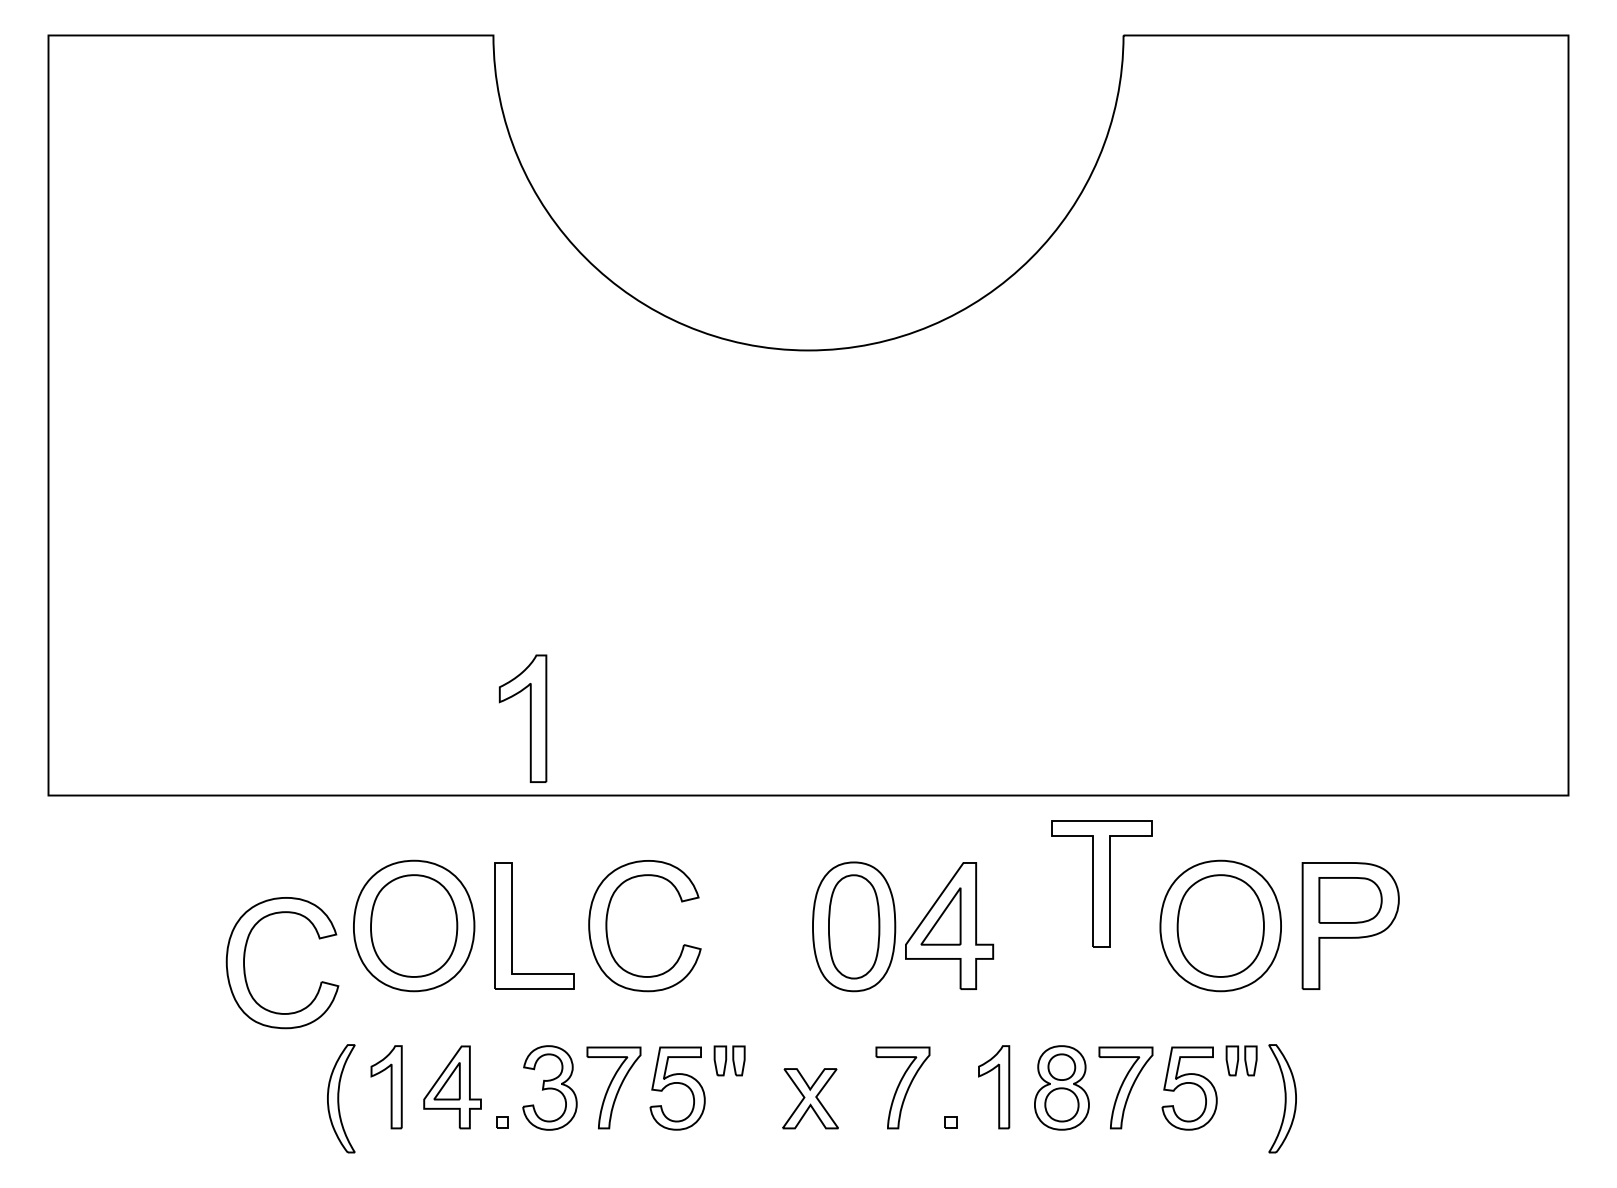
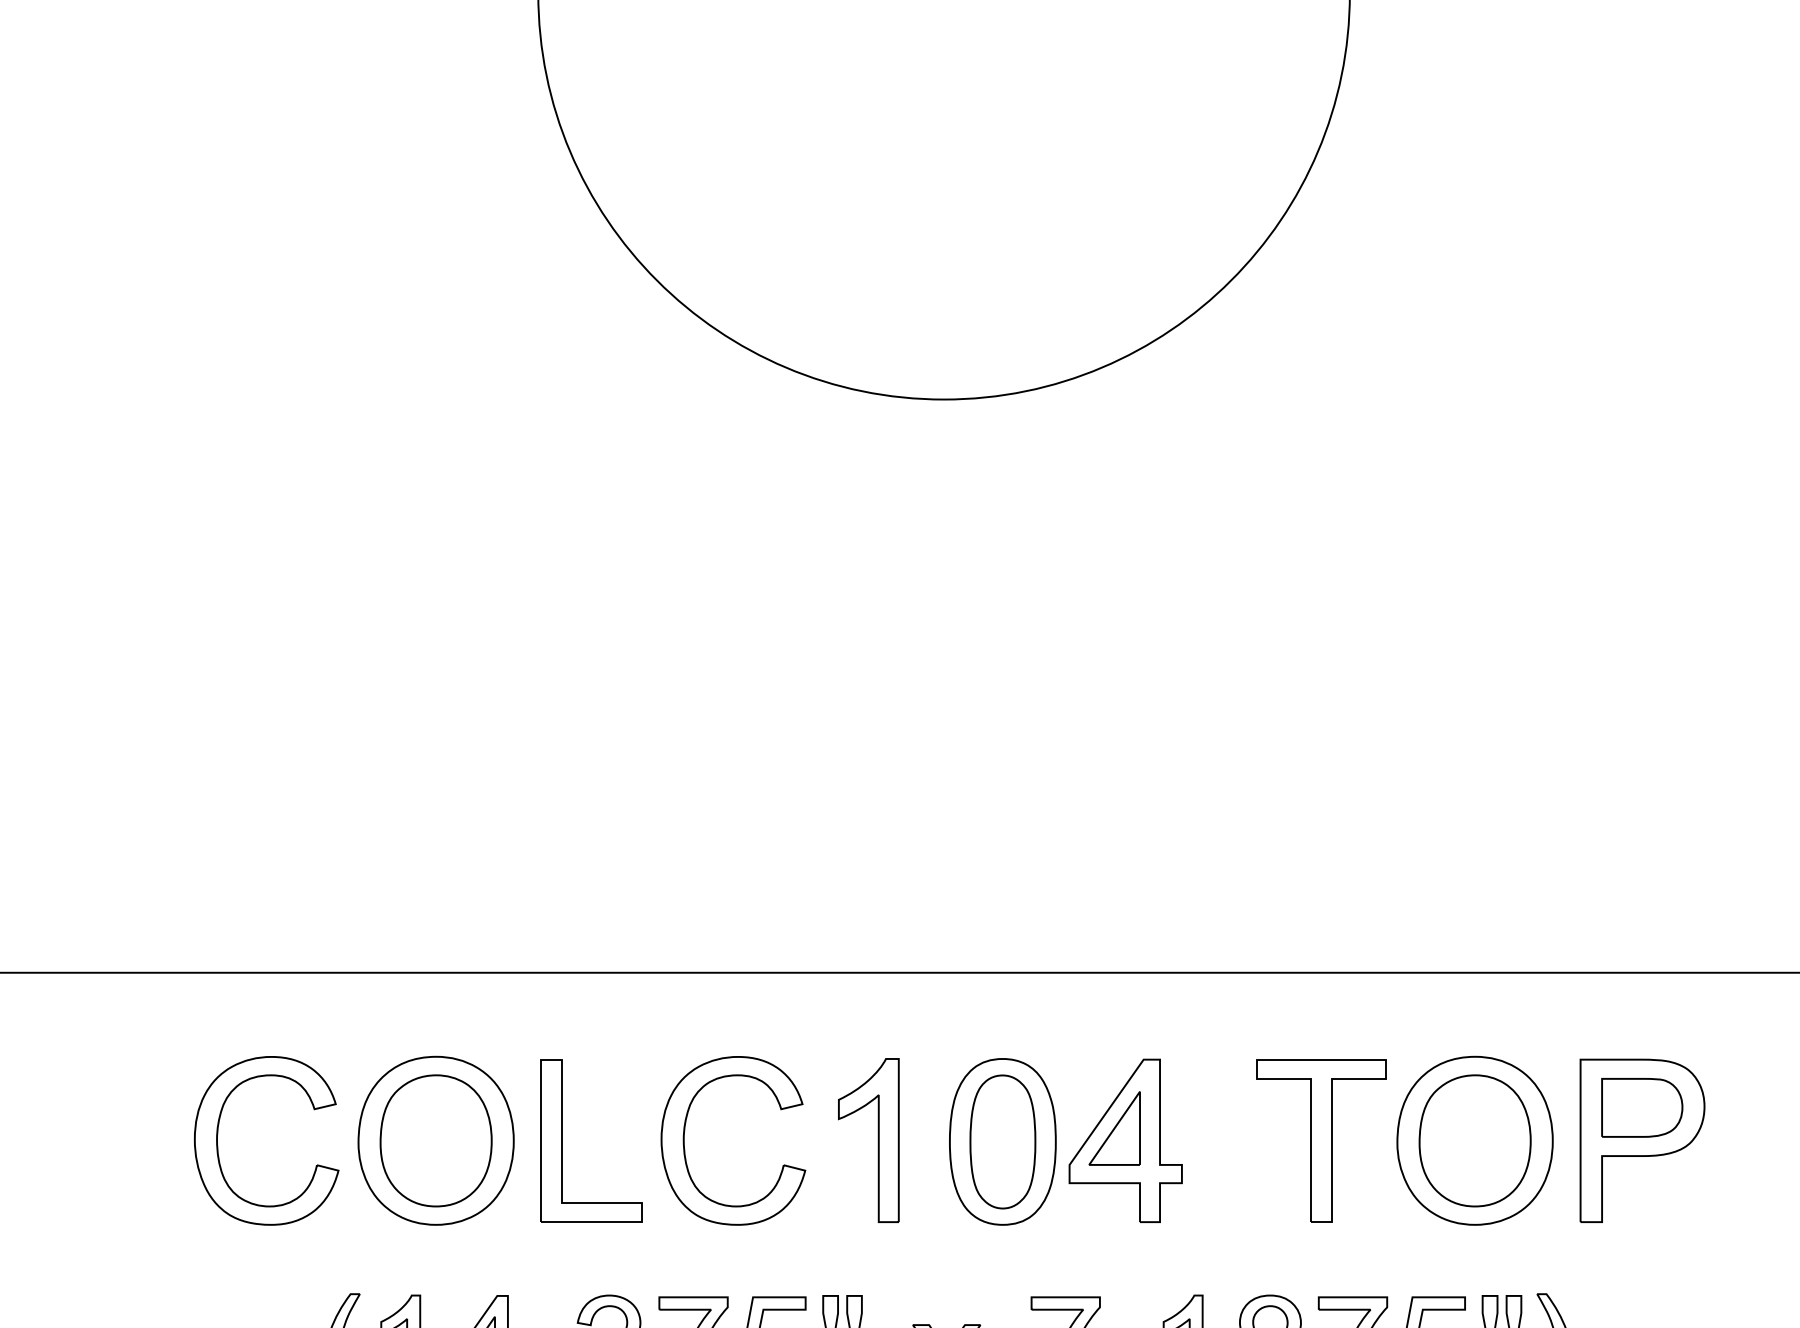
part: (529, 718) -> (877, 1140), moved
part: (1101, 883) -> (1321, 1140), moved
part: (245, 967) -> (218, 1146), moved

